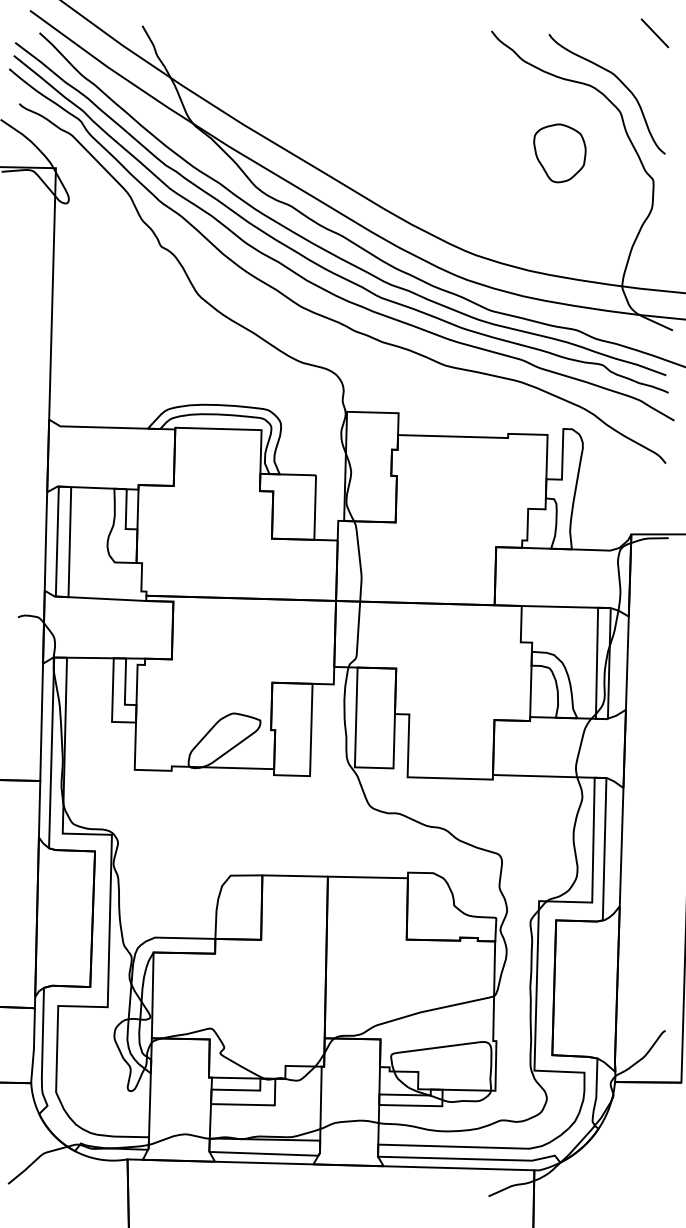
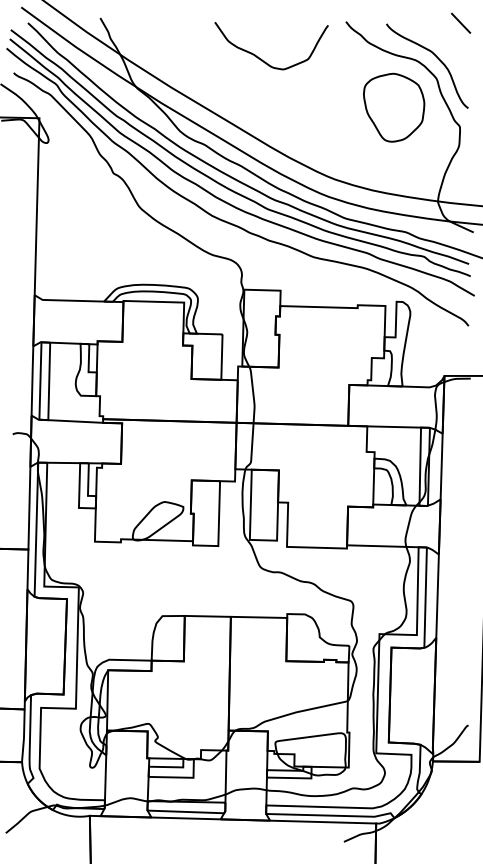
curve: (373, 85) -> (262, 60), added
part: (559, 153) -> (393, 107), size x1.67

